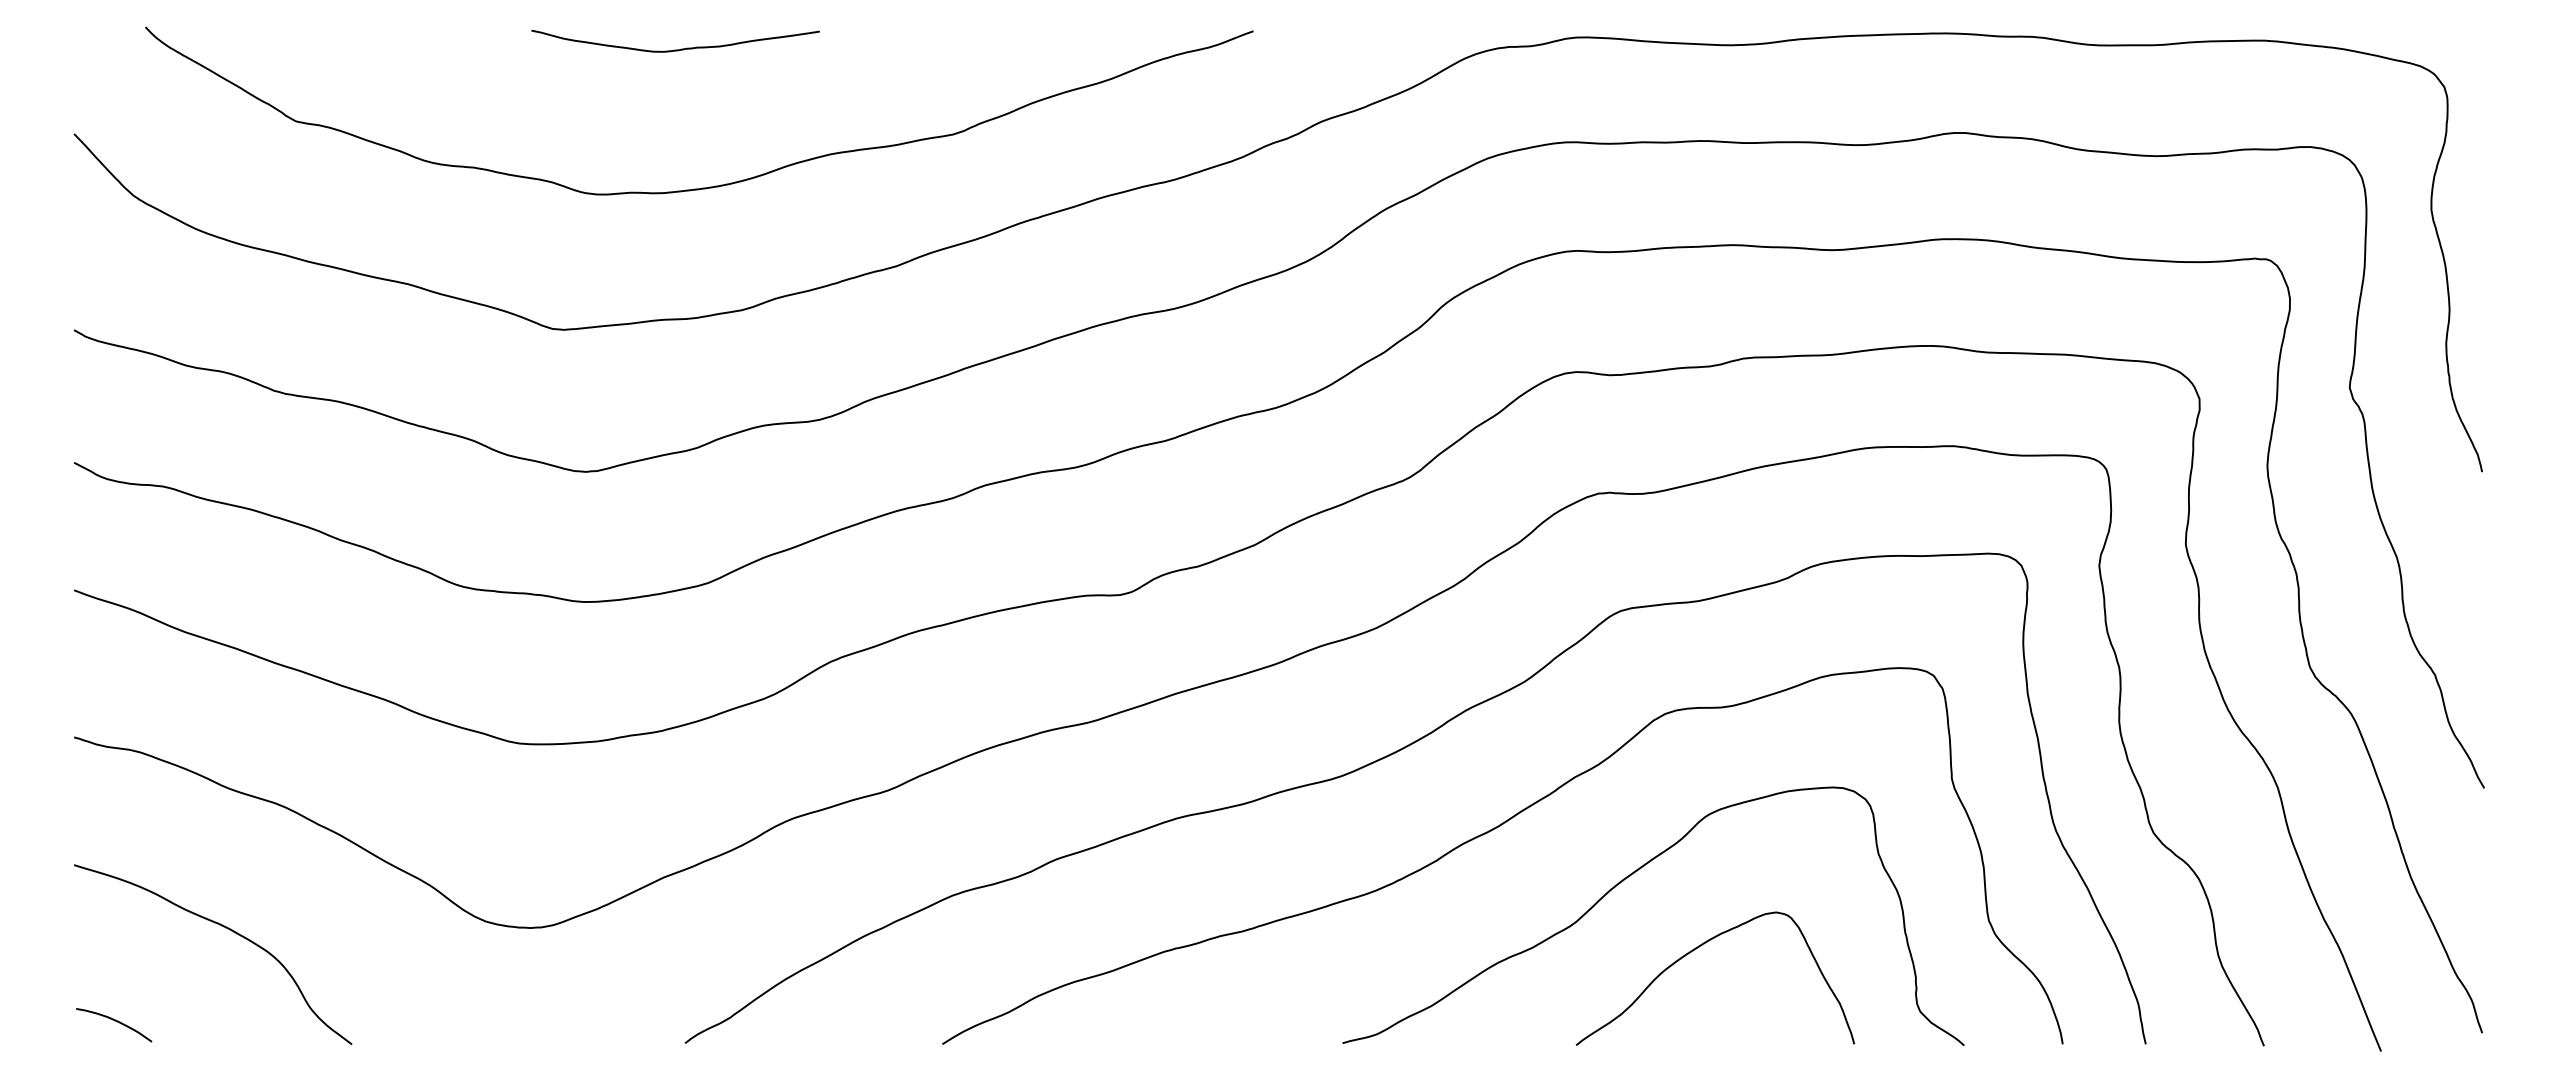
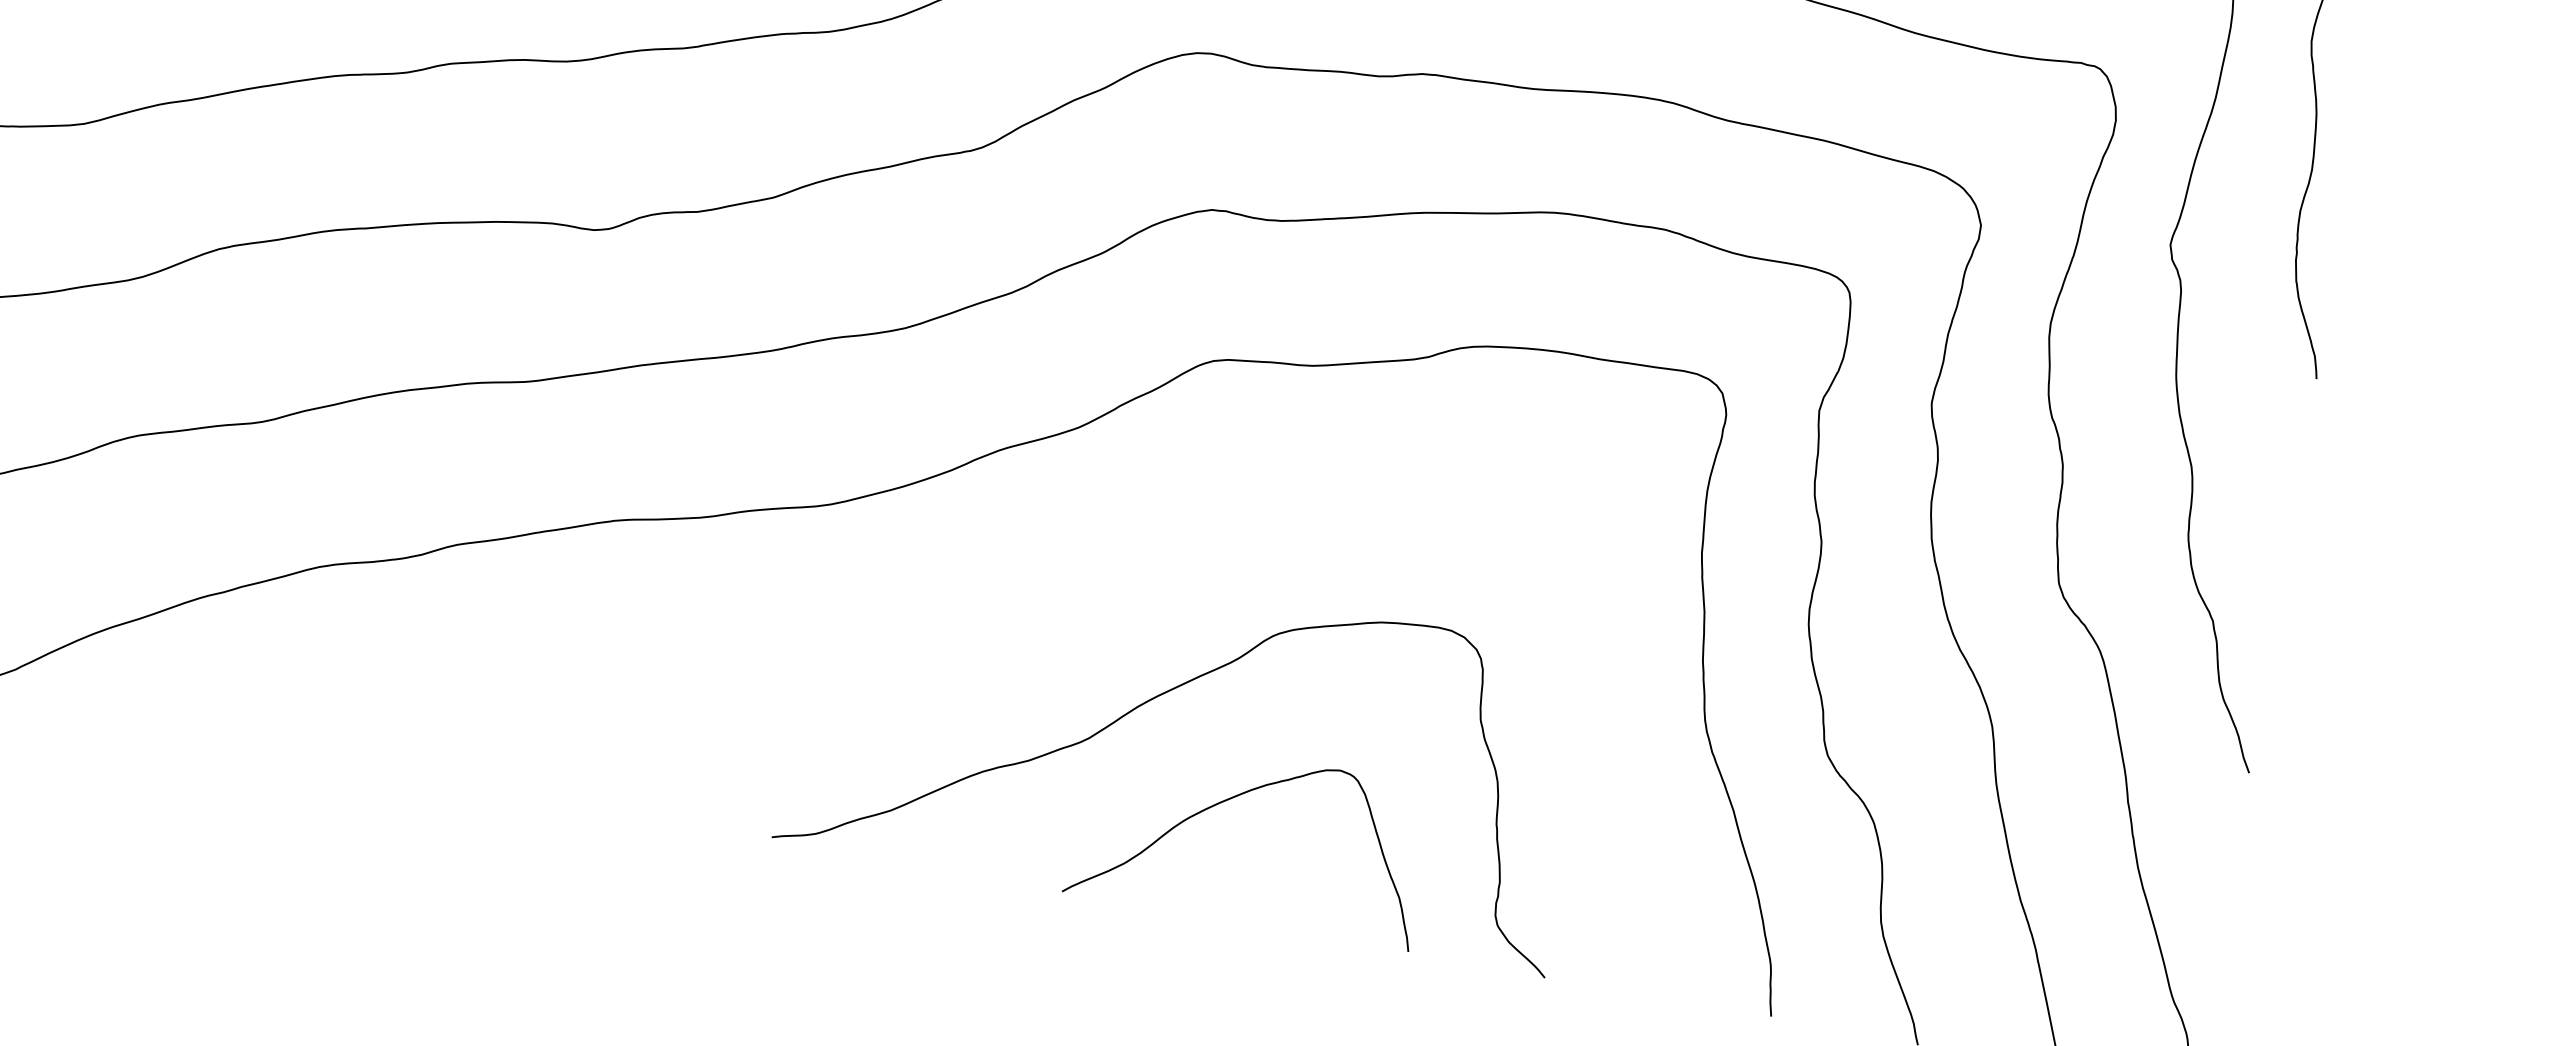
curve: (1491, 831) -> (1004, 606), removed

